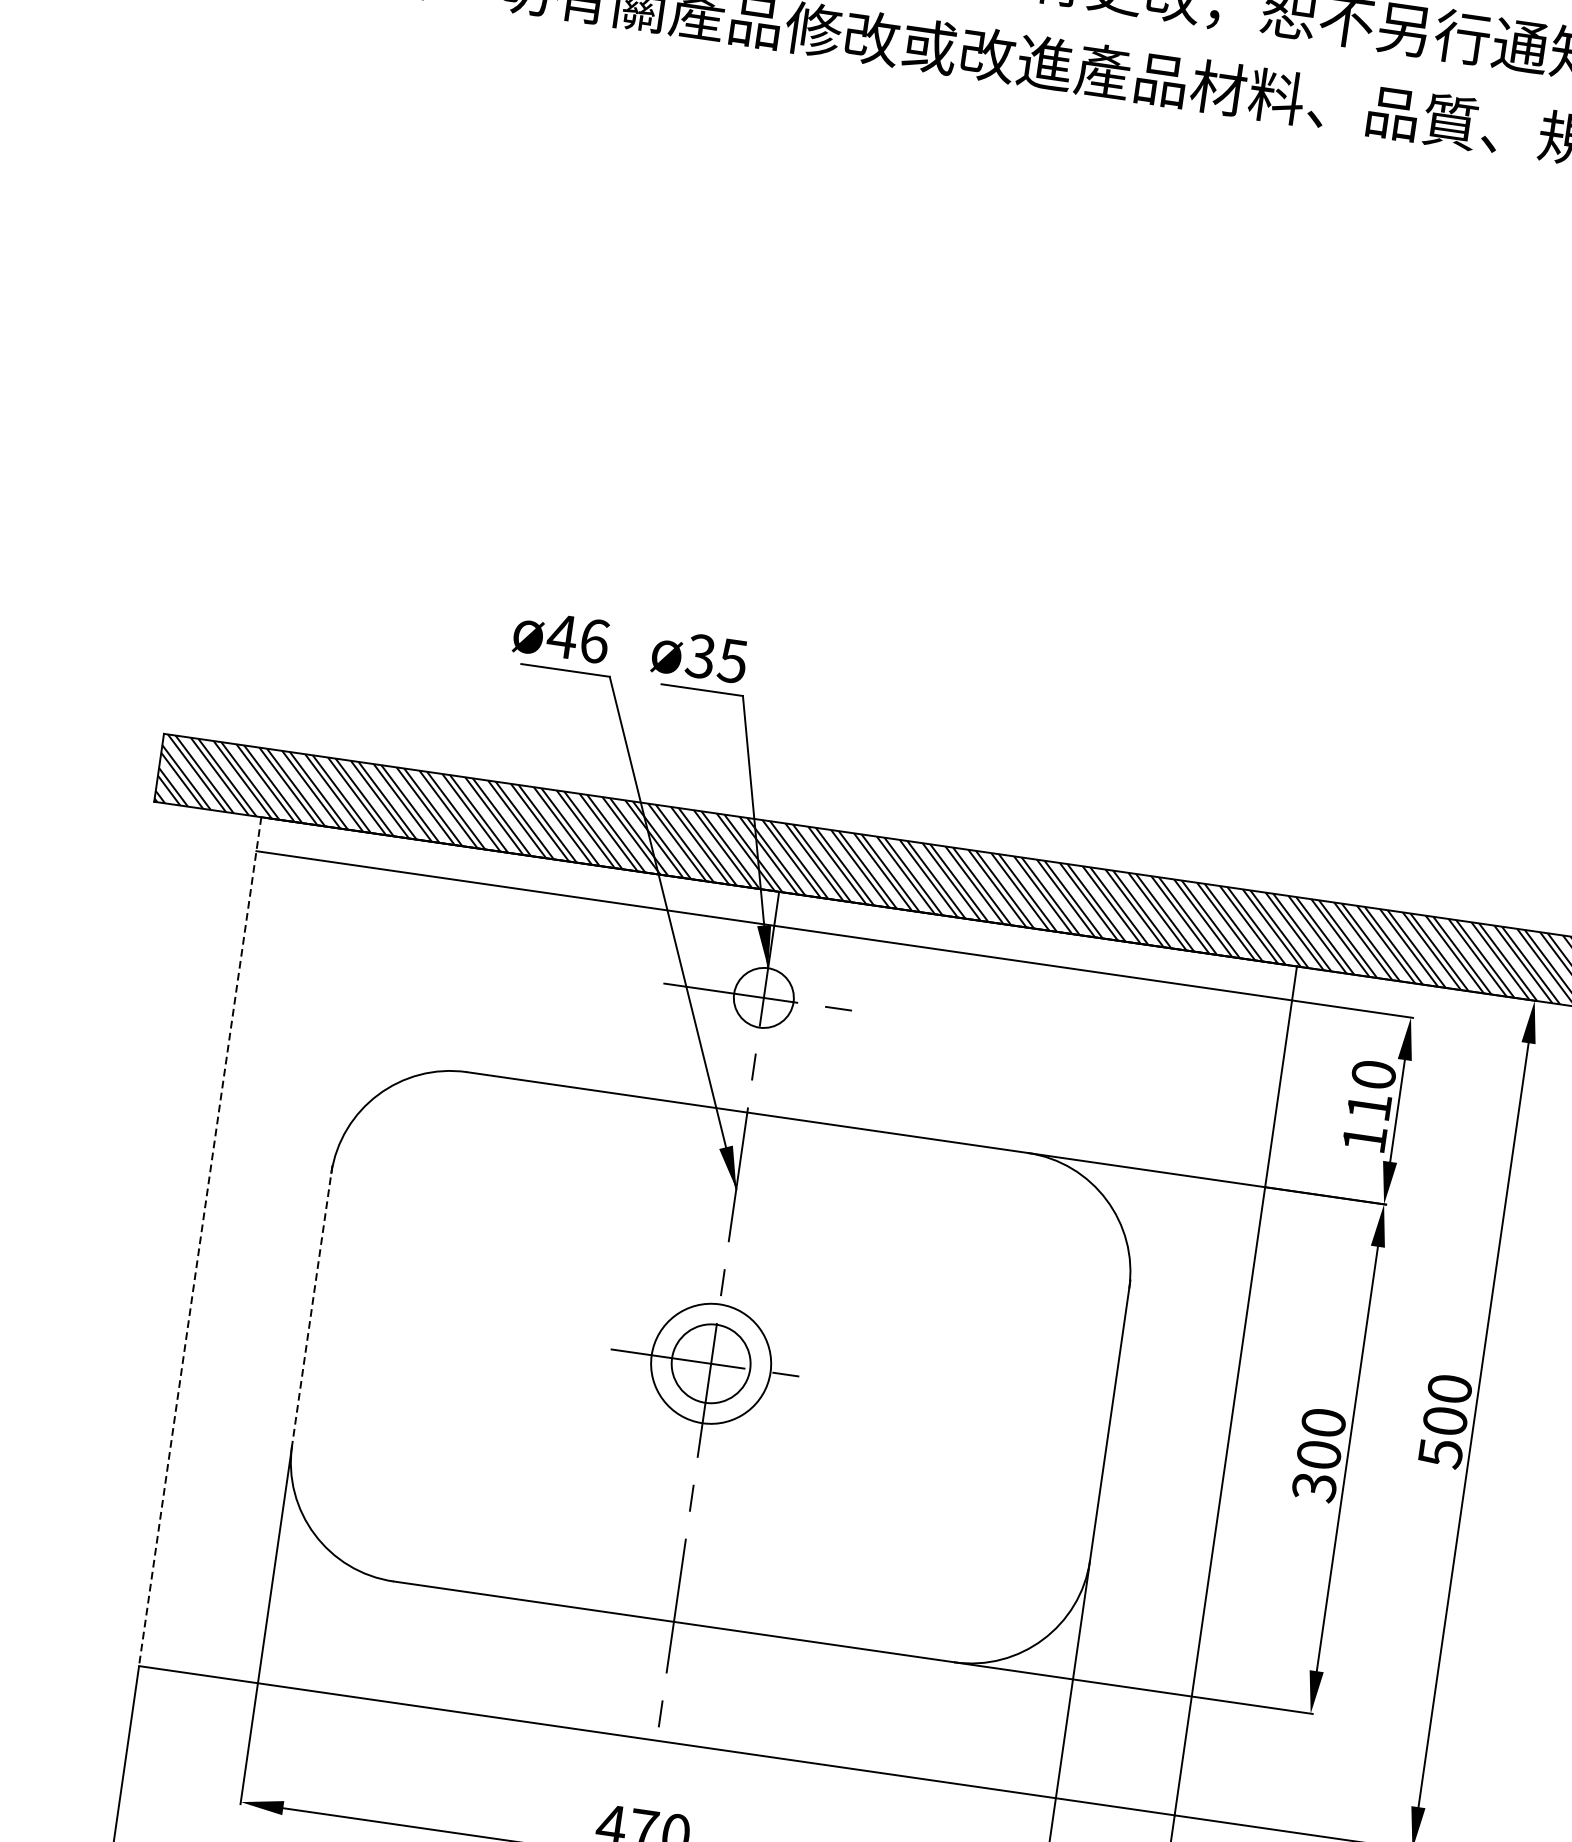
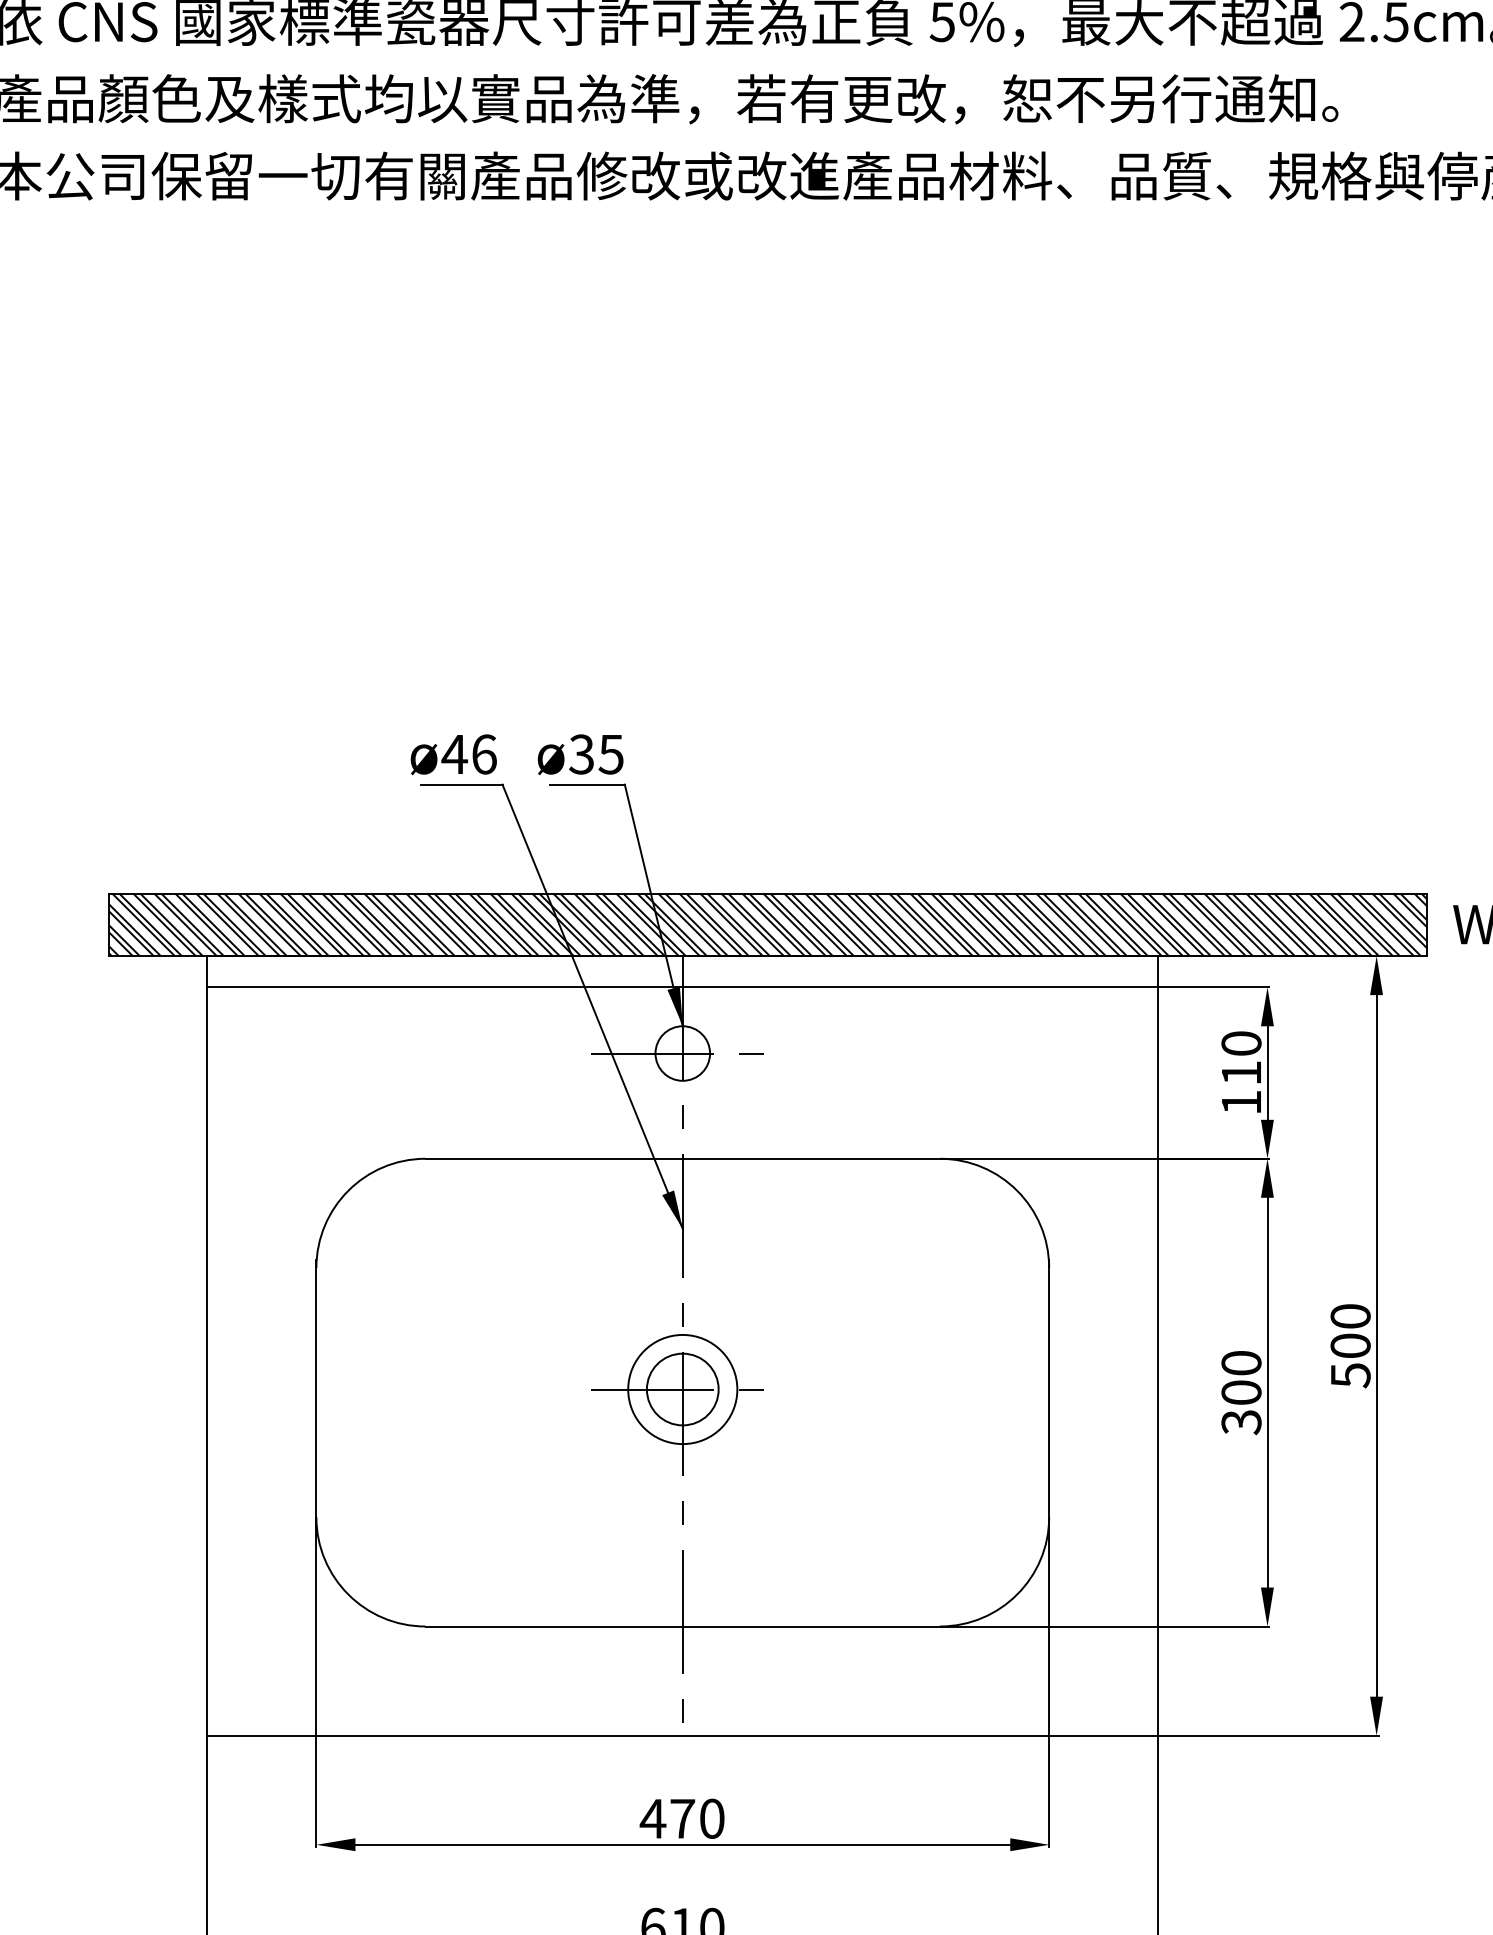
line: (200, 1241) -> (207, 1345), dashed -> solid
line: (311, 1309) -> (316, 1392), dashed -> solid

